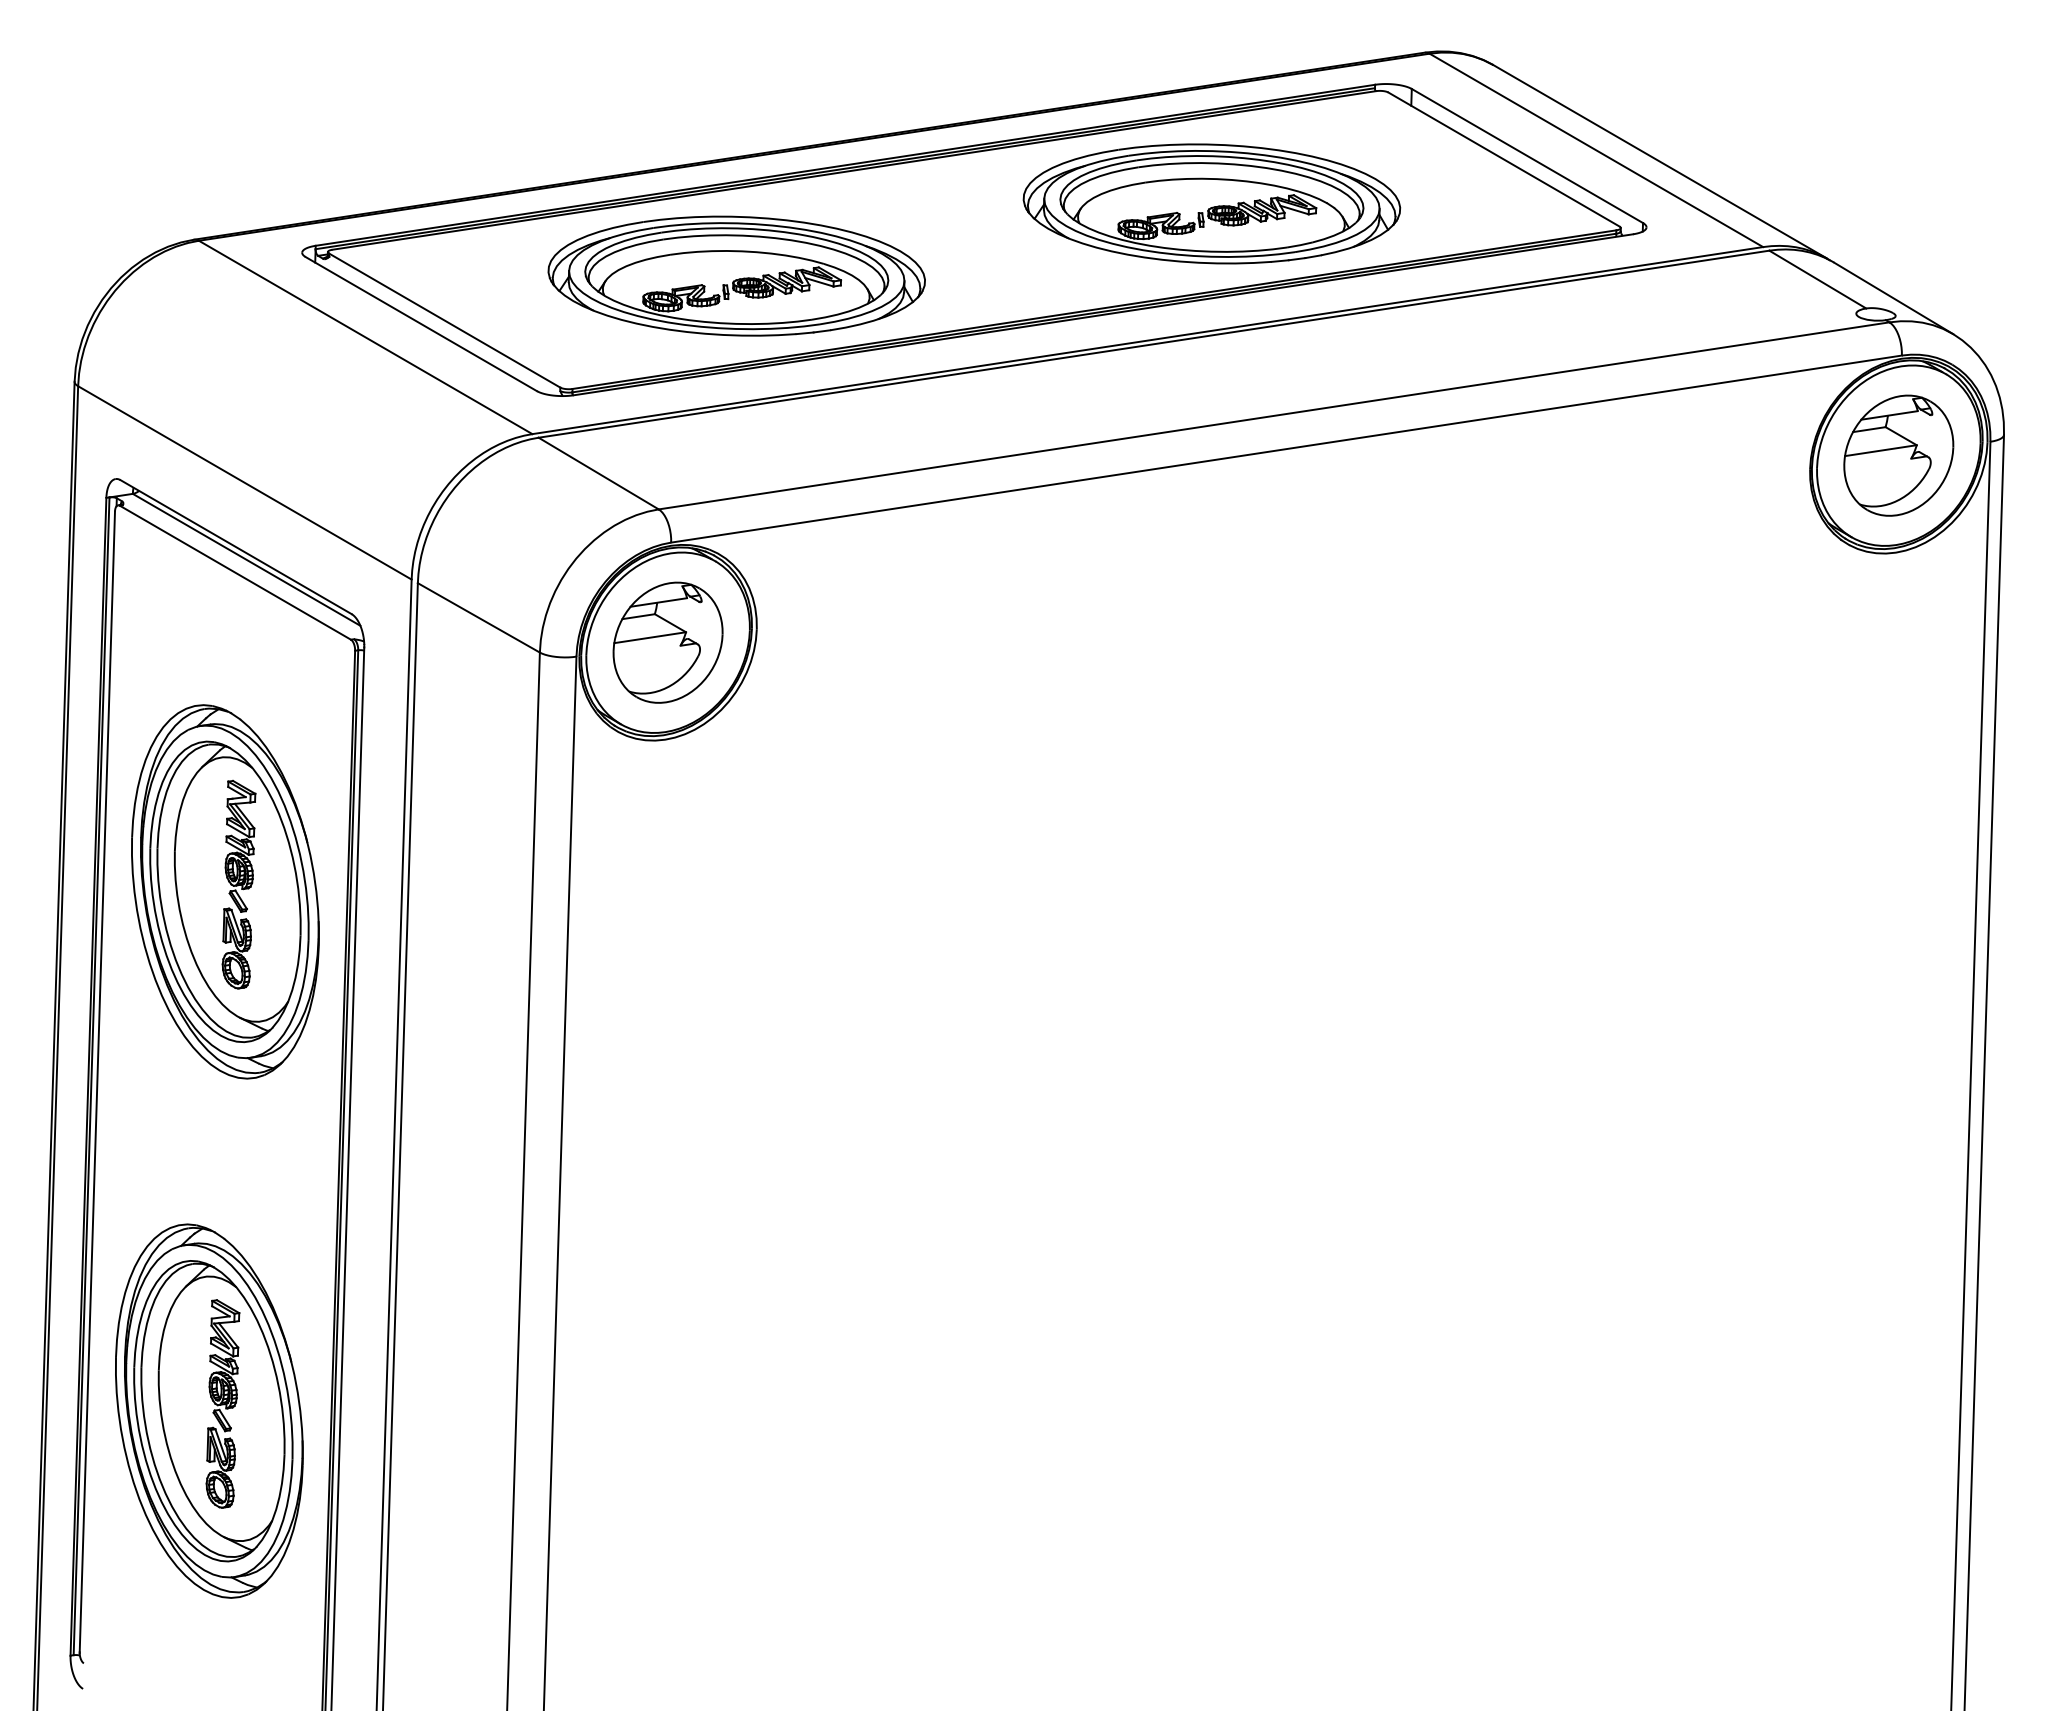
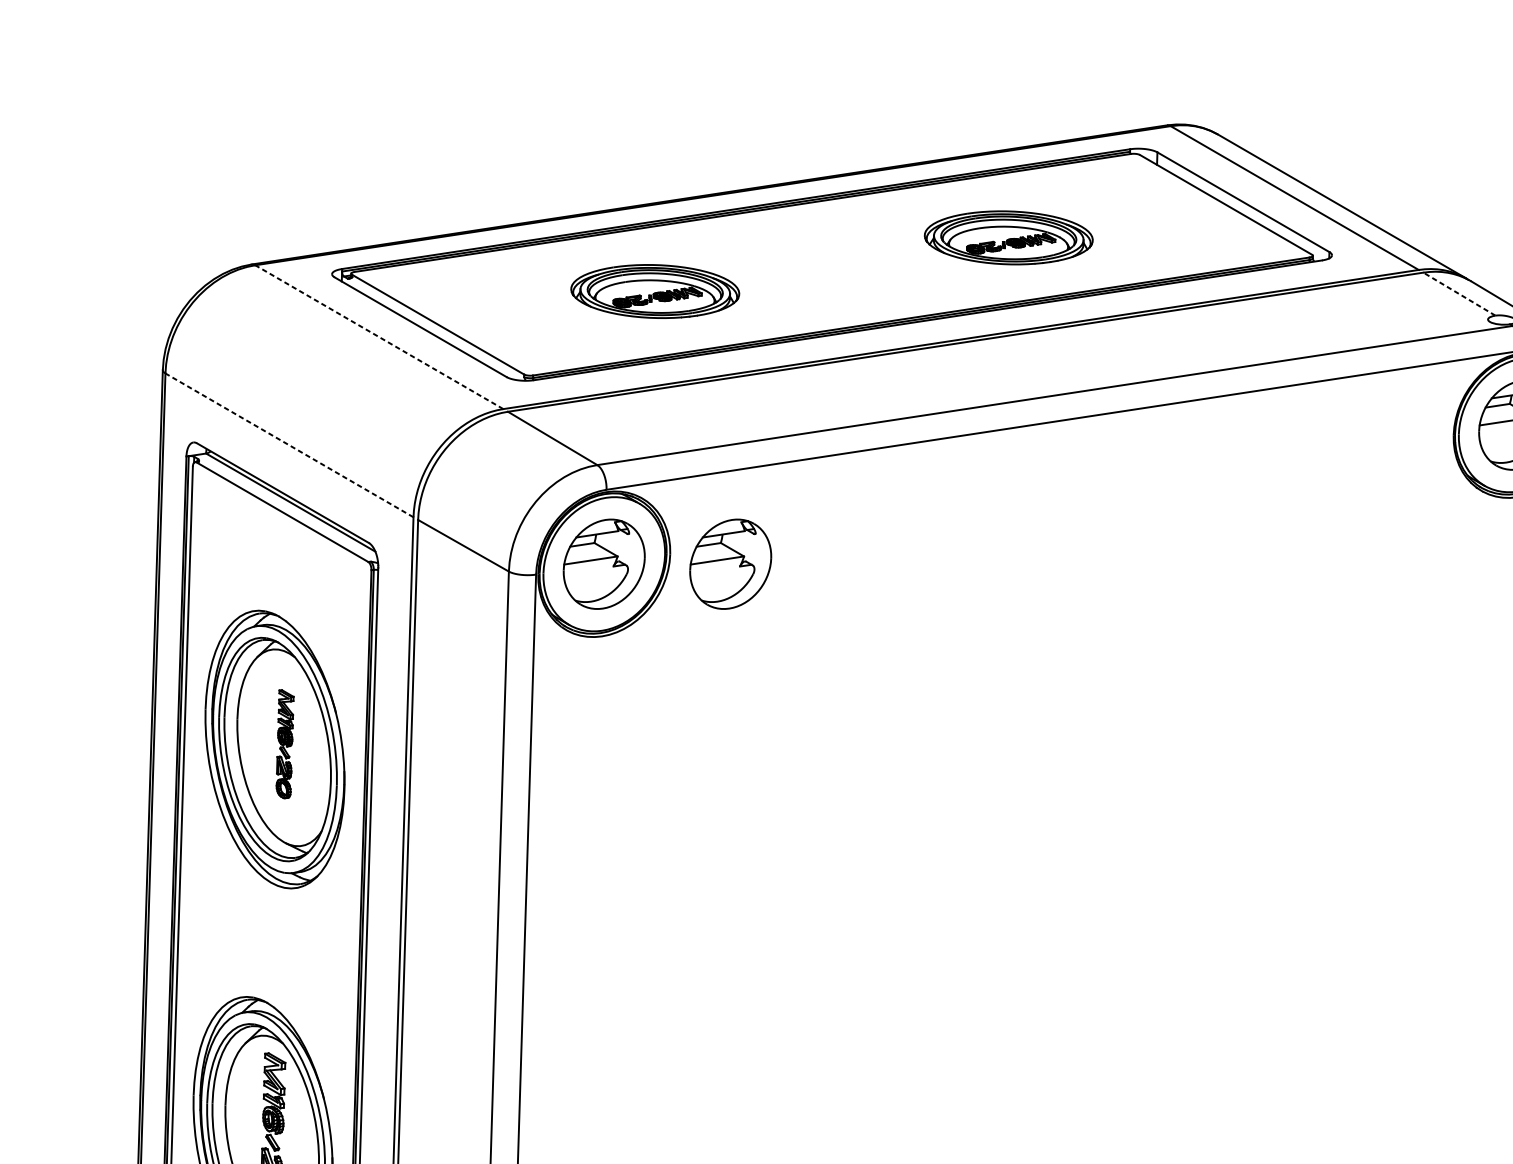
part: (1211, 203) -> (1008, 237), size x0.6
part: (736, 275) -> (655, 291), size x0.6
line: (1817, 279) -> (1459, 294), solid -> dashed
line: (365, 337) -> (379, 337), solid -> dashed
line: (244, 482) -> (289, 445), solid -> dashed
part: (837, 642) -> (730, 564), added
part: (238, 884) -> (284, 744), size x0.7

